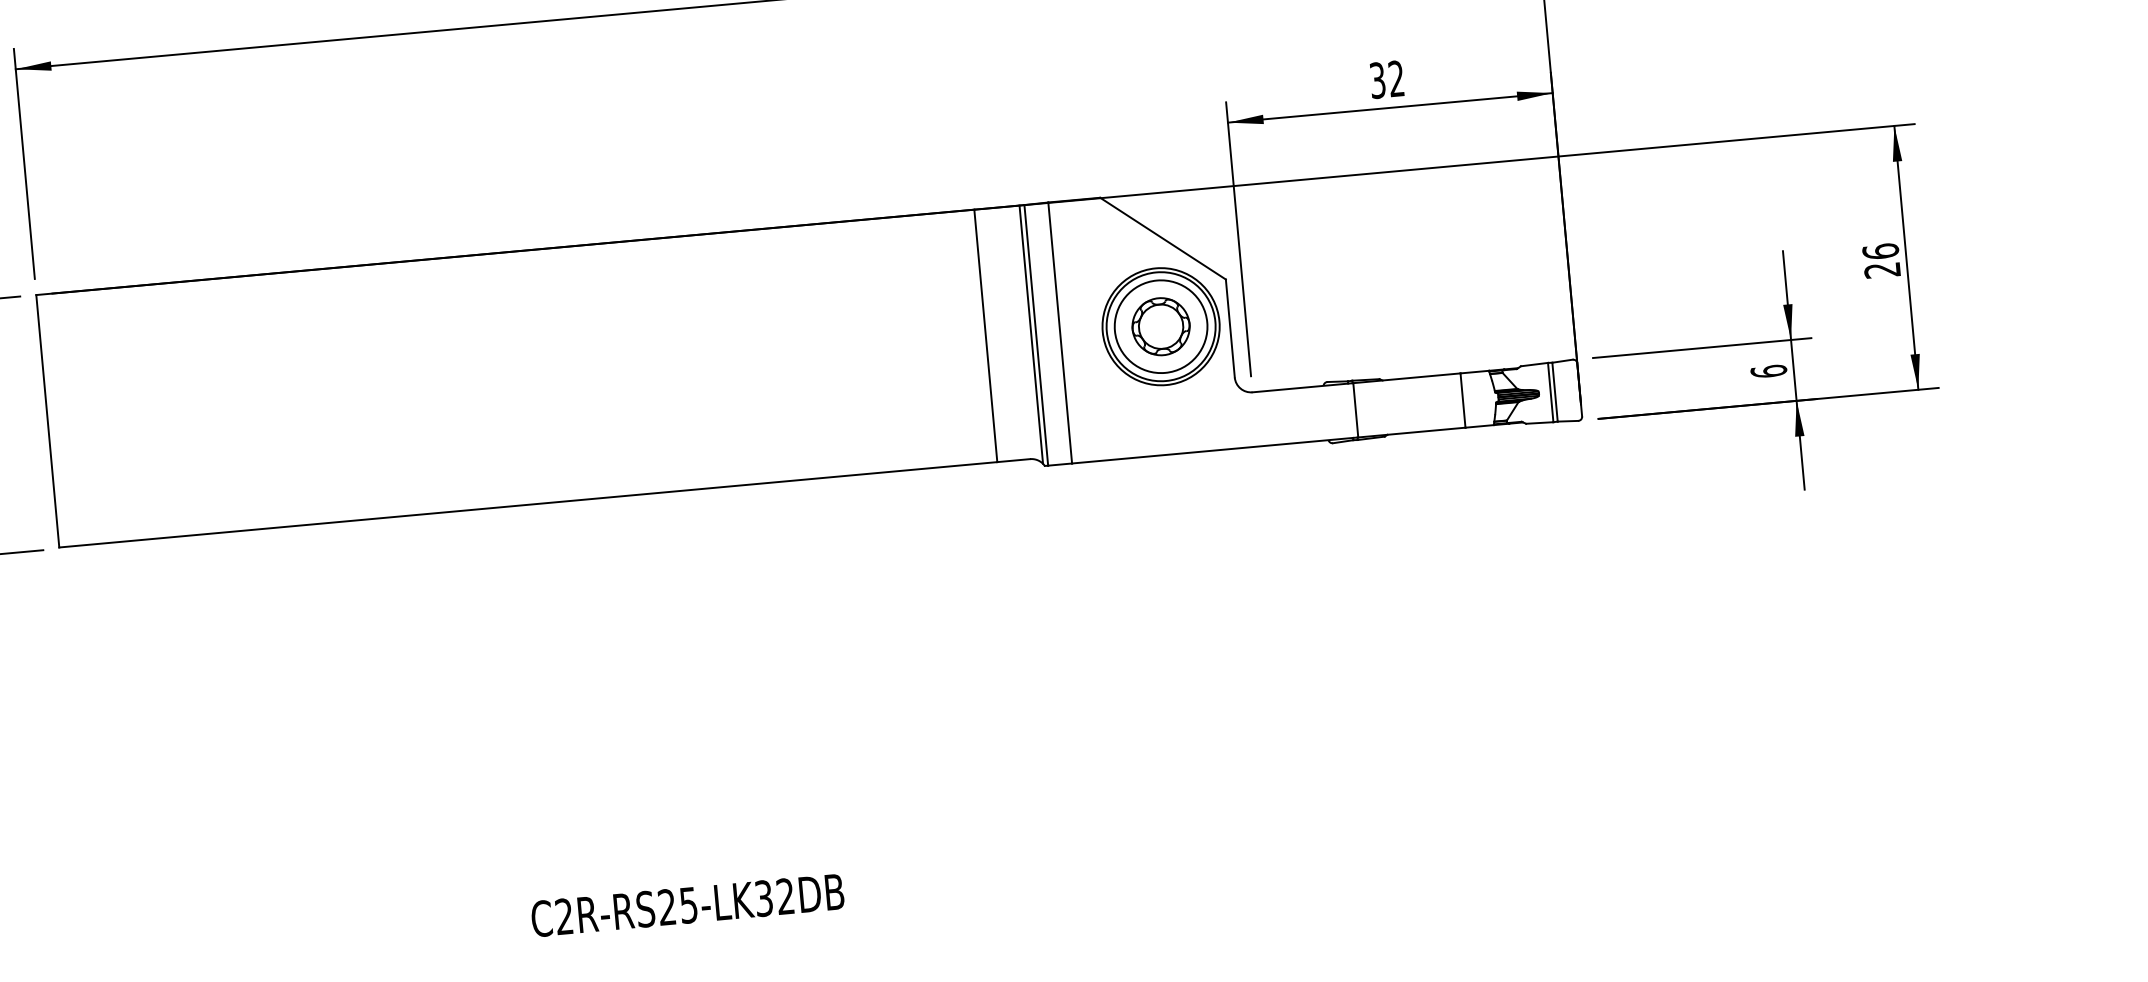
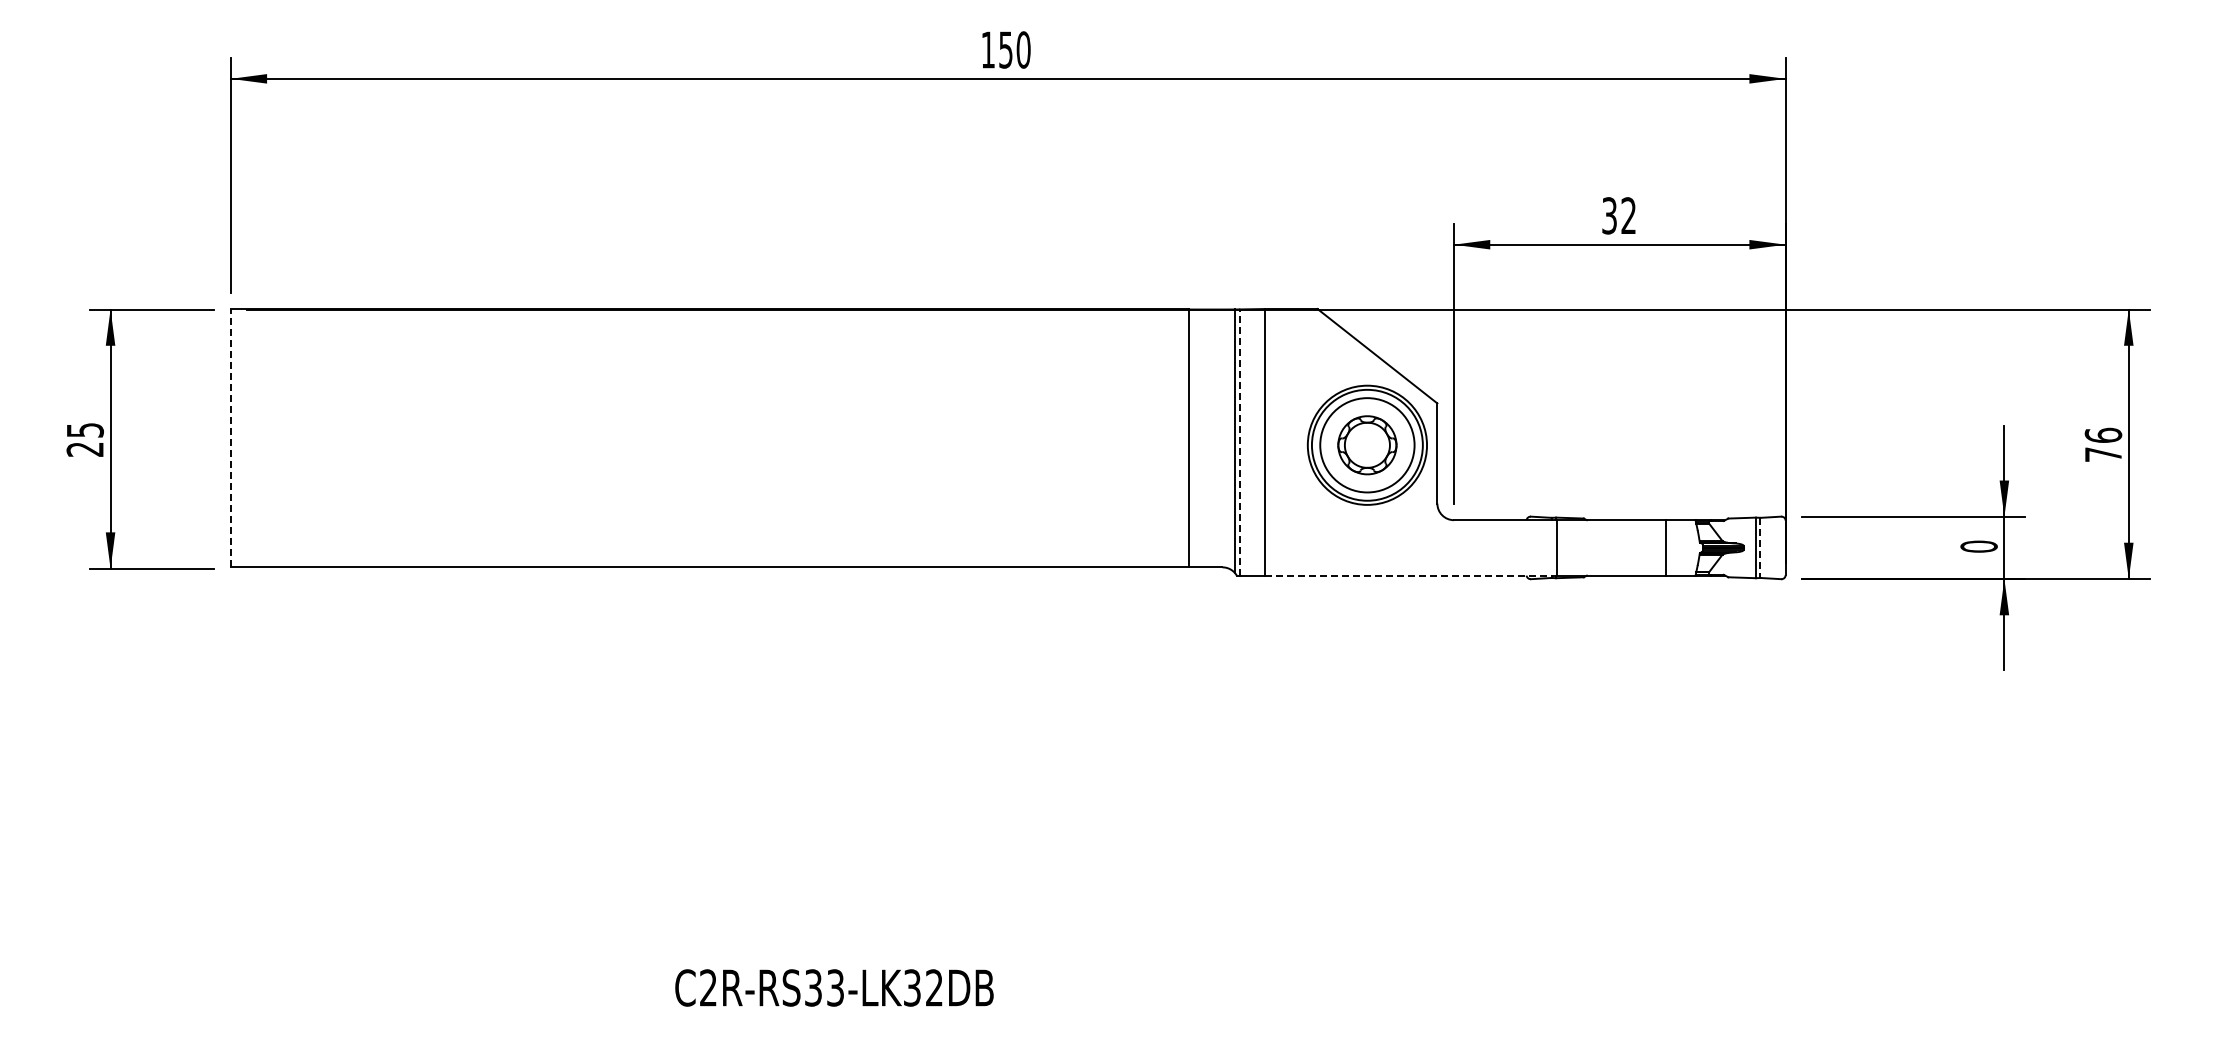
text: (1881, 270) -> (2102, 454), 26 -> 76
line: (1036, 335) -> (1240, 442), solid -> dashed
text: (1768, 371) -> (1978, 546), 6 -> 0
line: (1555, 392) -> (1760, 548), solid -> dashed
line: (47, 421) -> (230, 438), solid -> dashed
line: (1215, 450) -> (1411, 575), solid -> dashed
text: (677, 905) -> (824, 987), C2R-RS25-LK32DB -> C2R-RS33-LK32DB

